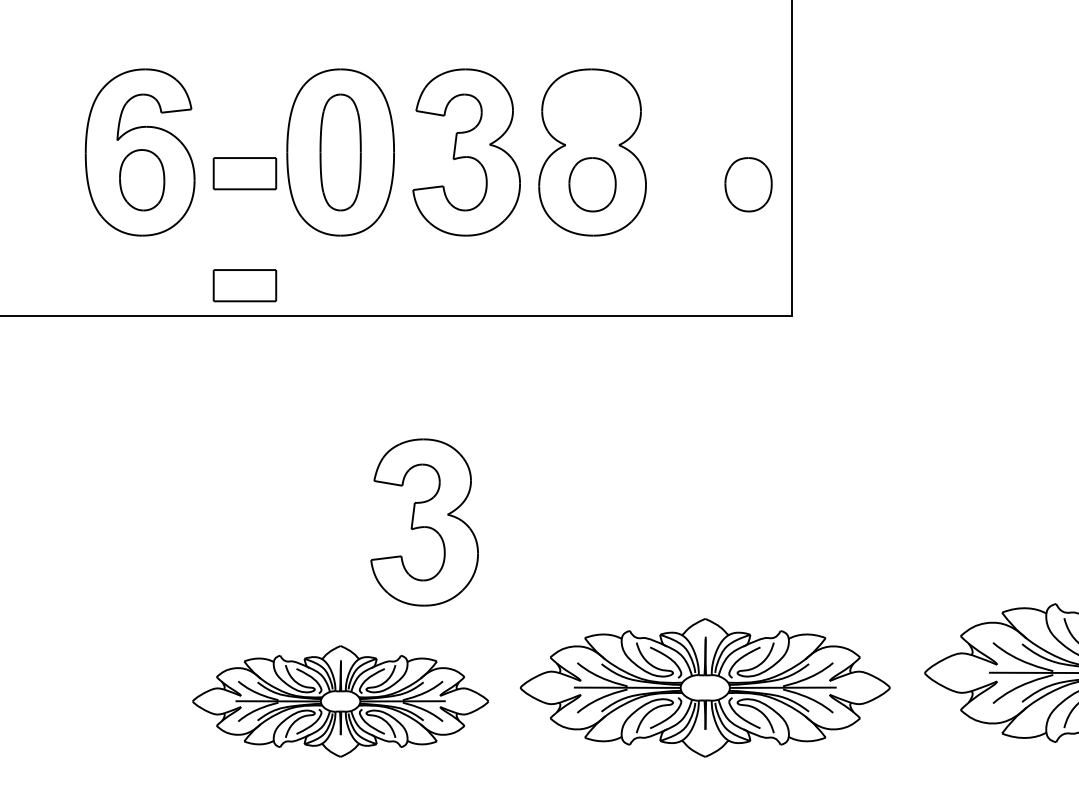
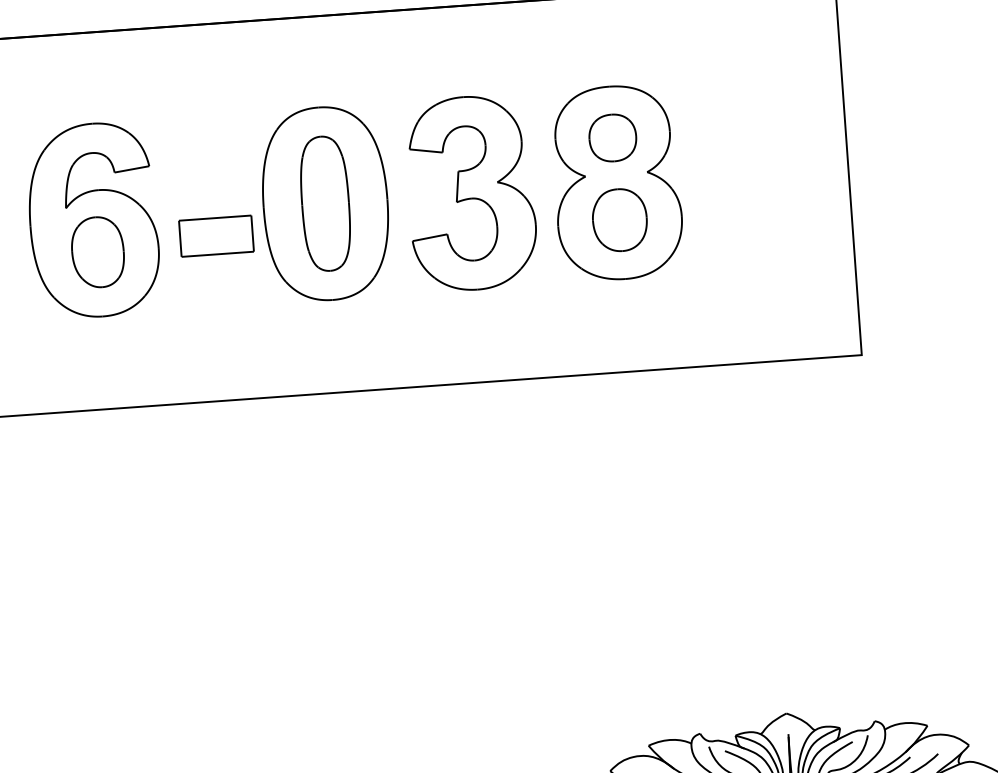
part: (591, 113) -> (612, 137), added
part: (748, 184) -> (800, 206), removed
part: (244, 285) -> (225, 365), removed
part: (424, 522) -> (453, 625), removed

